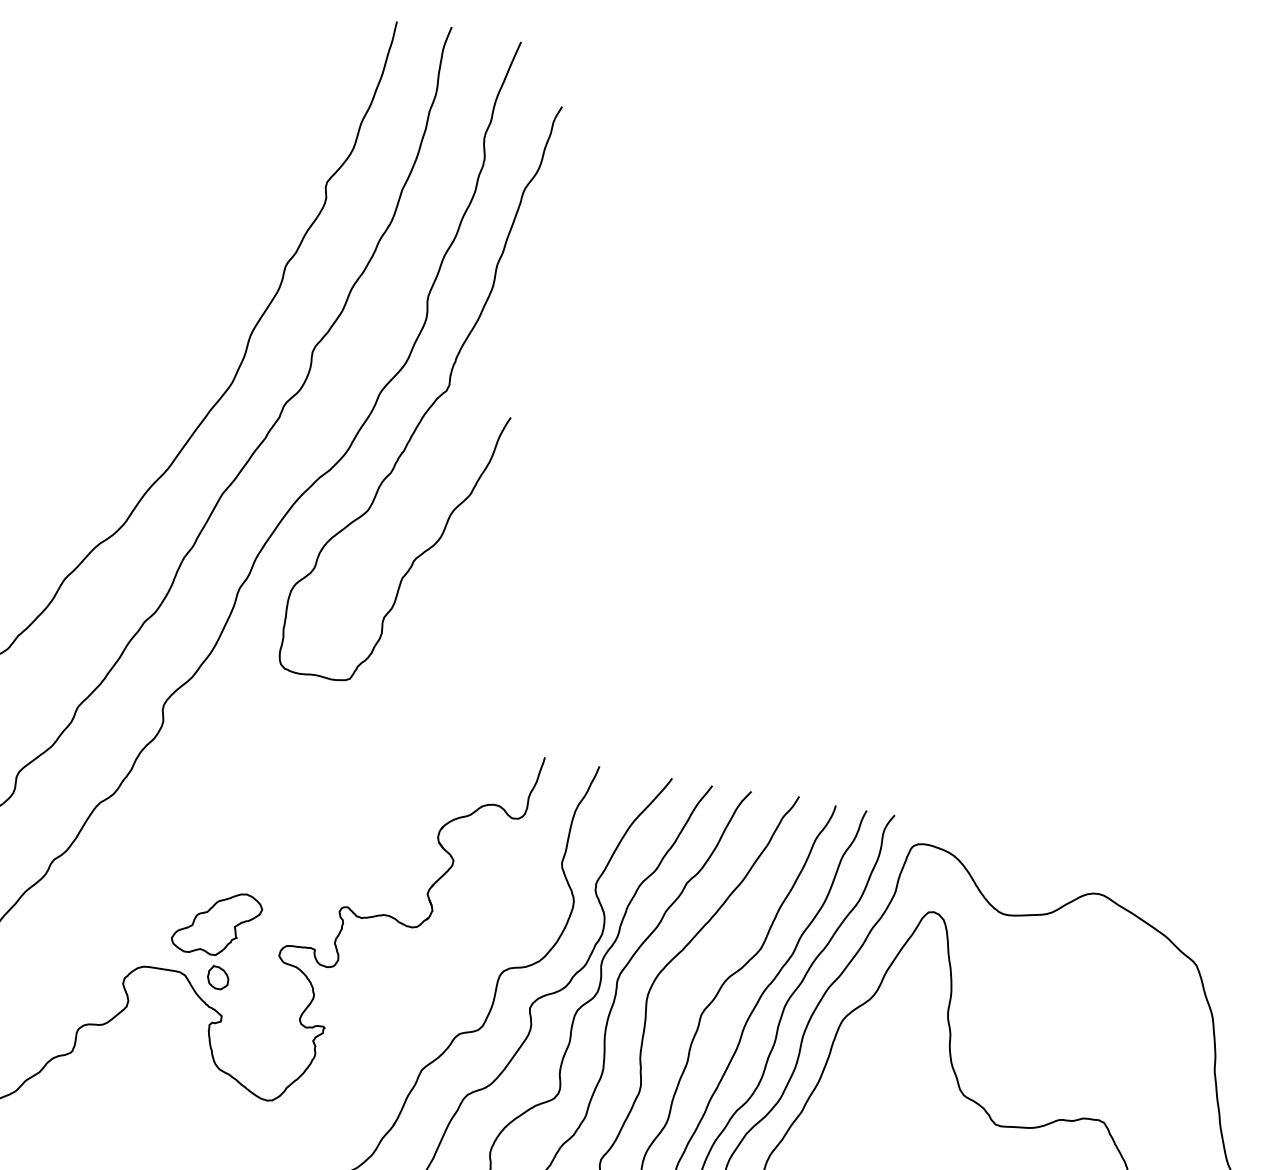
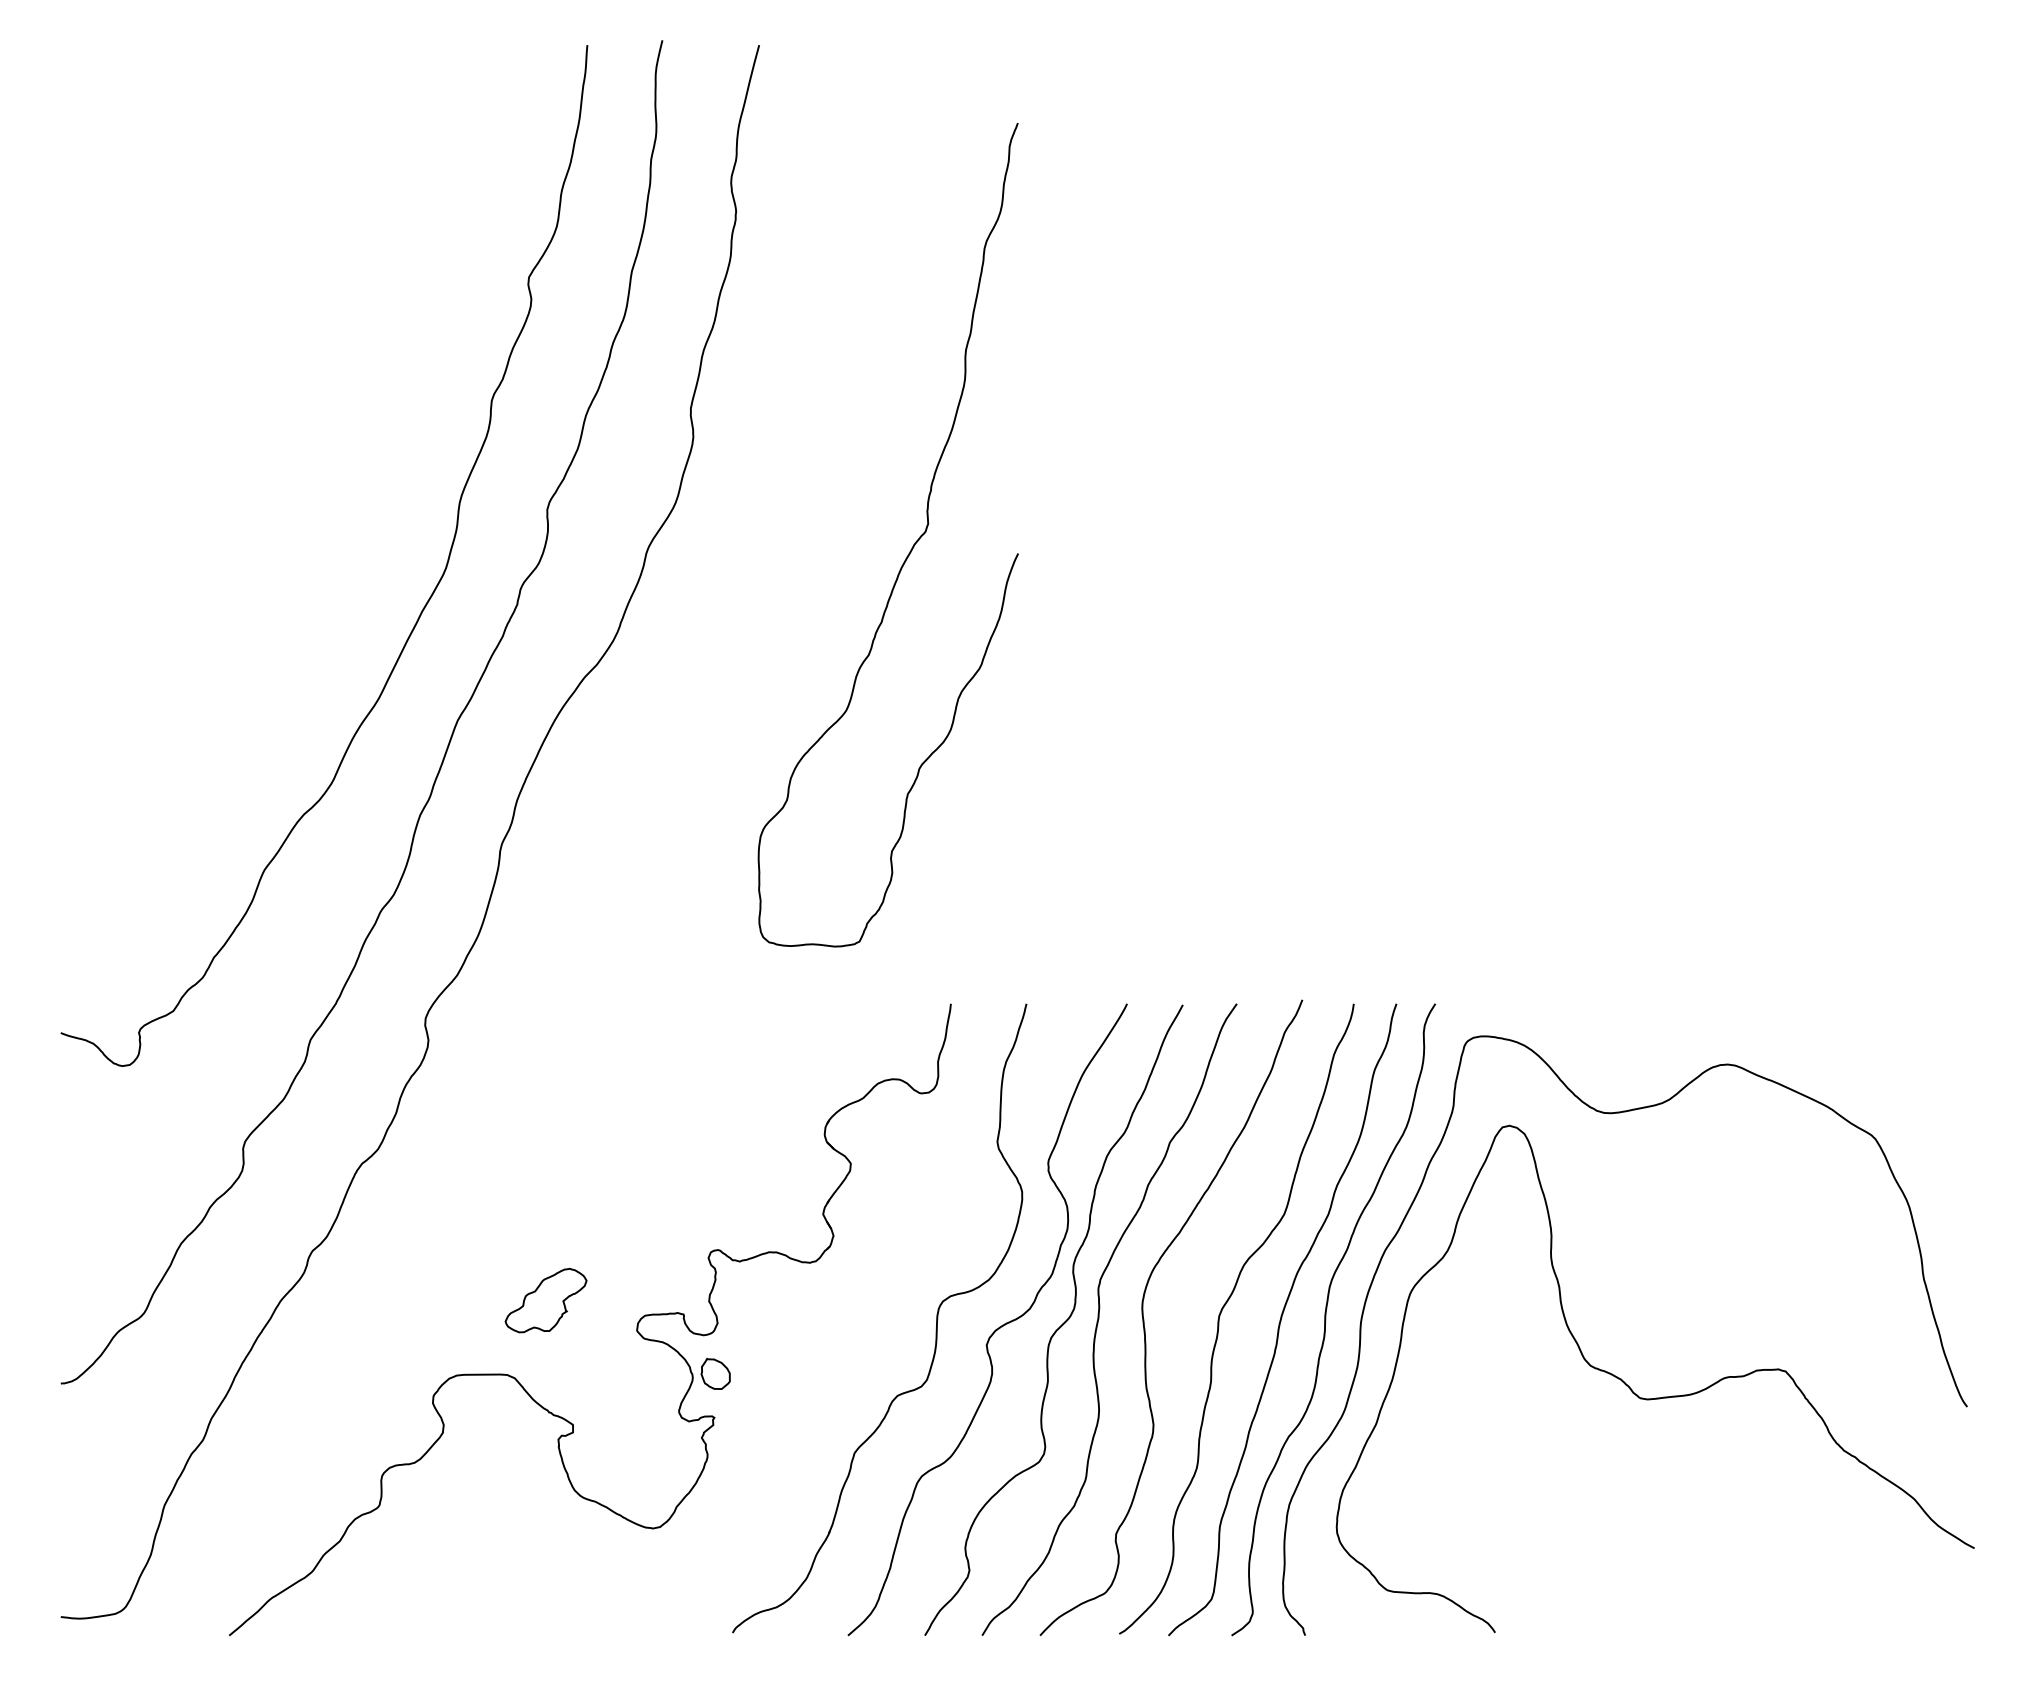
curve: (433, 401) -> (910, 549), moved
part: (216, 923) -> (545, 1300), size x0.7
part: (218, 977) -> (715, 1373), moved

